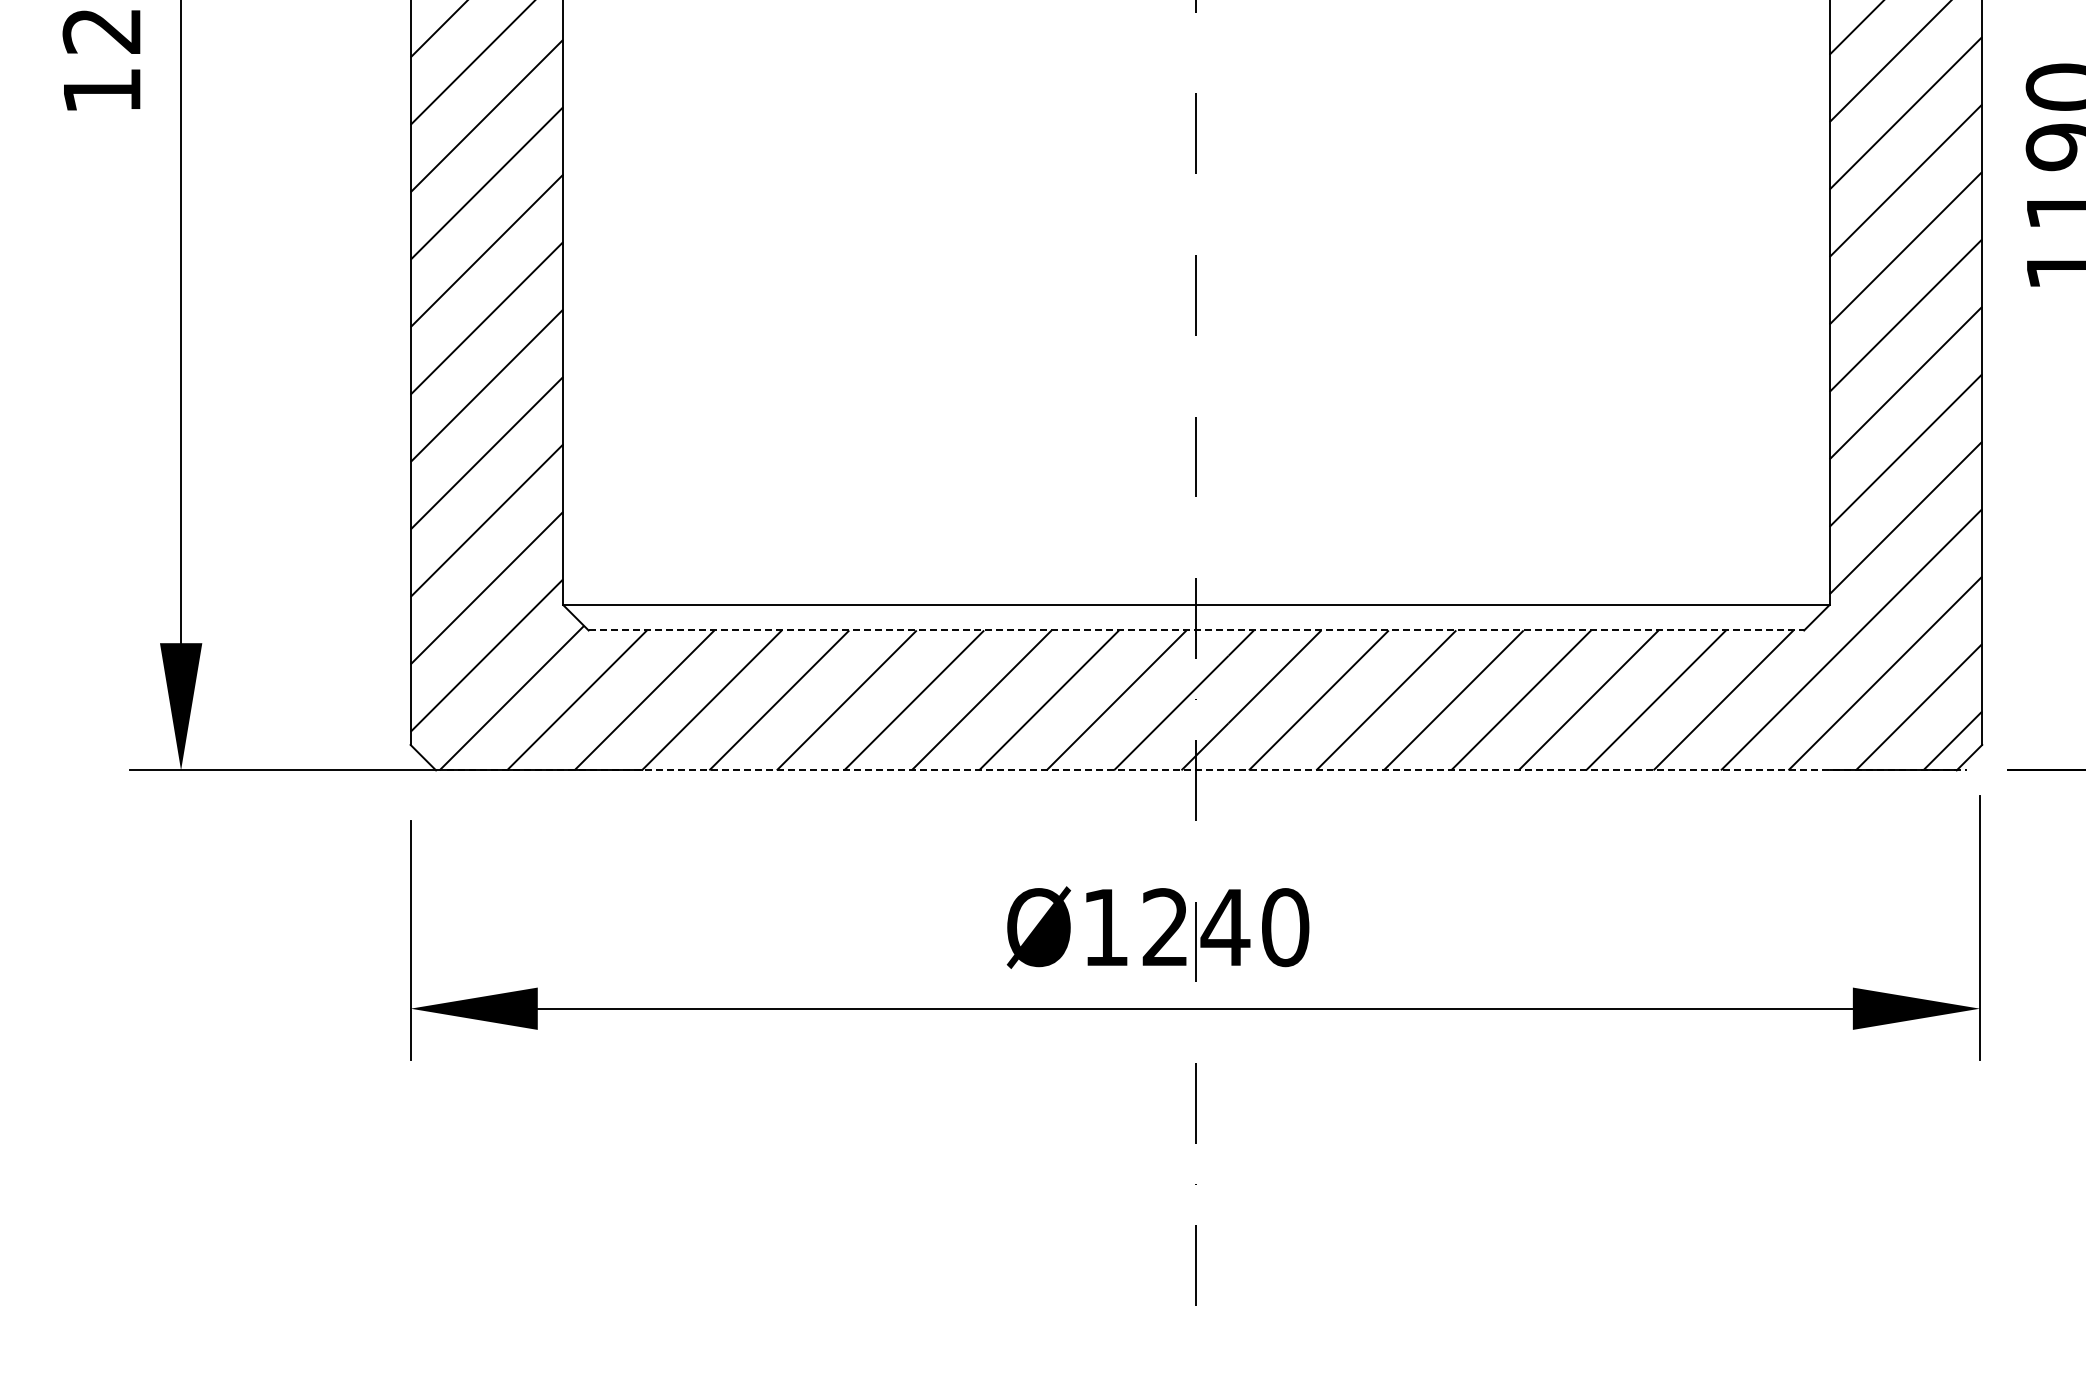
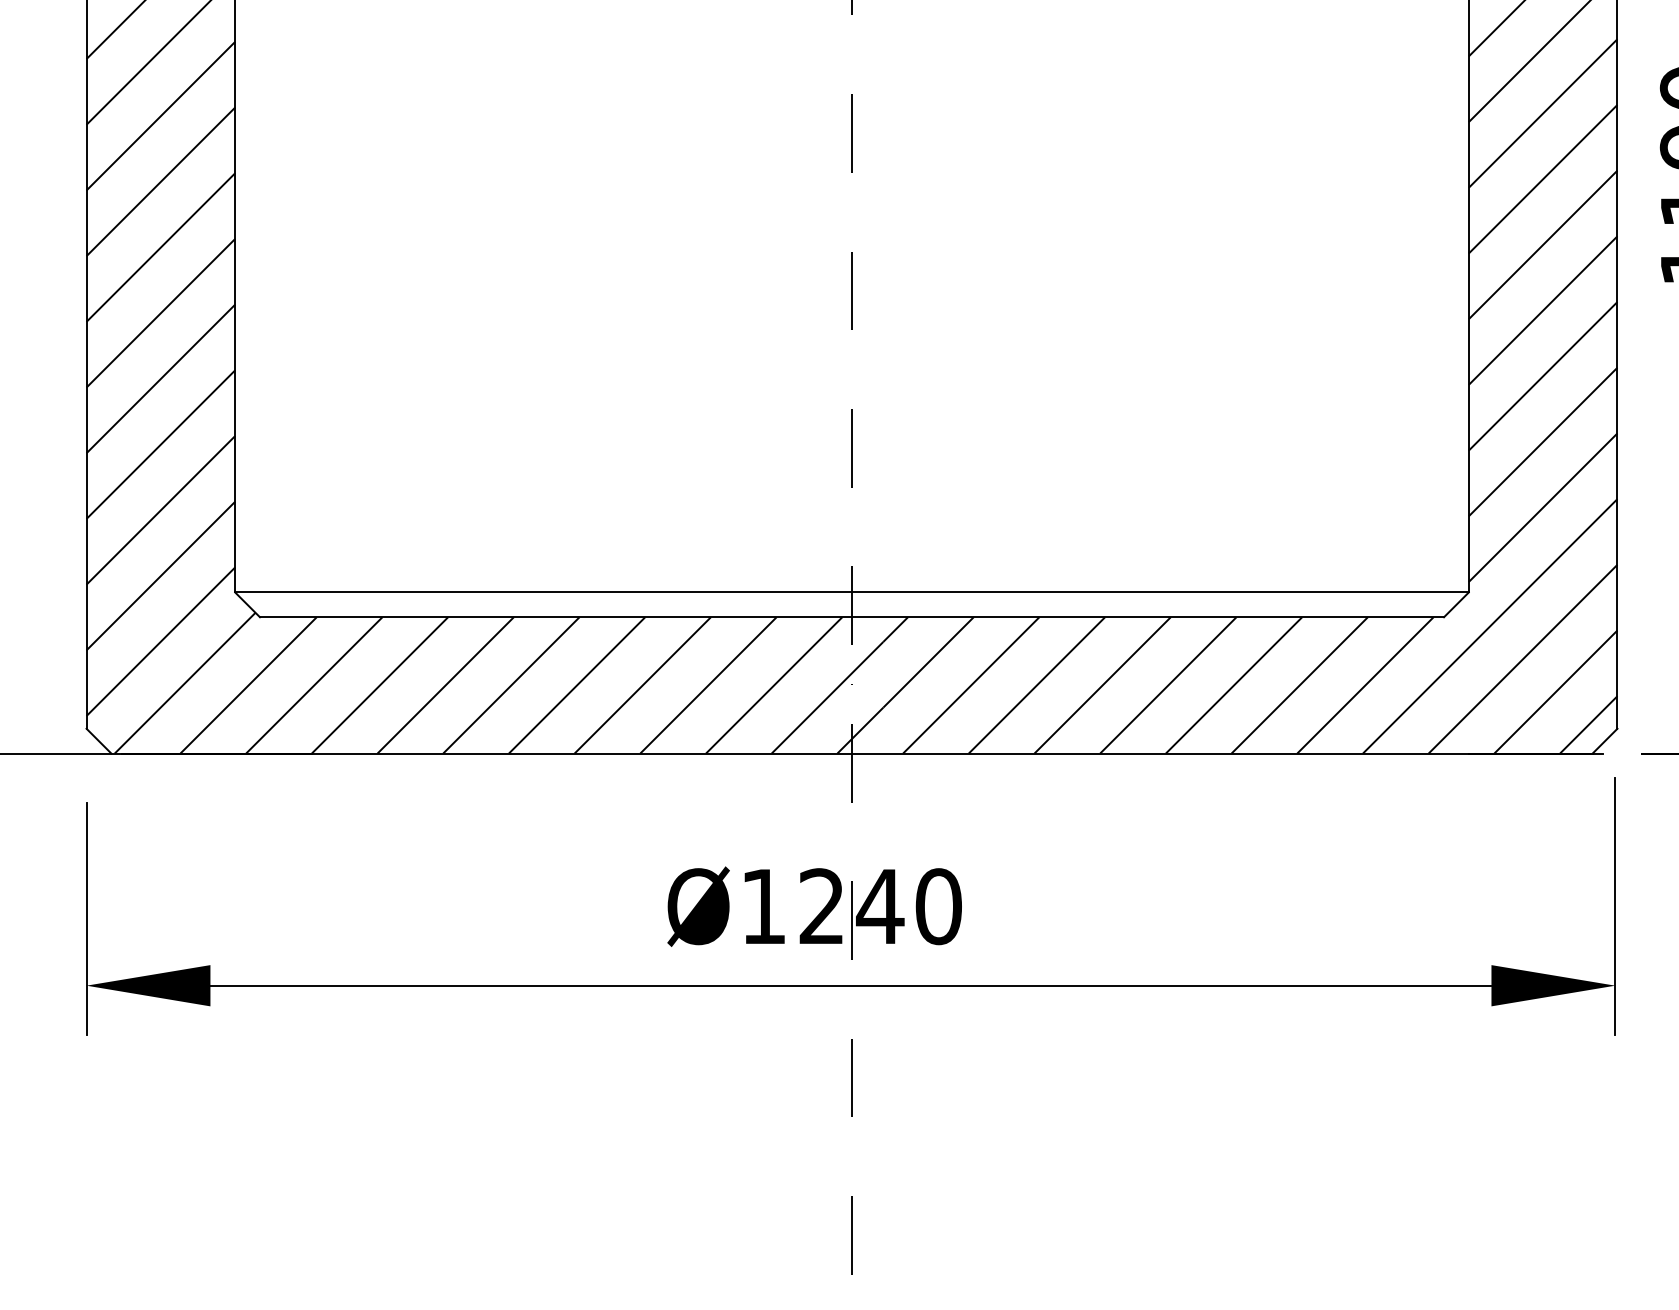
line: (1196, 630) -> (852, 617), dashed -> solid
line: (1207, 770) -> (862, 753), dashed -> solid

